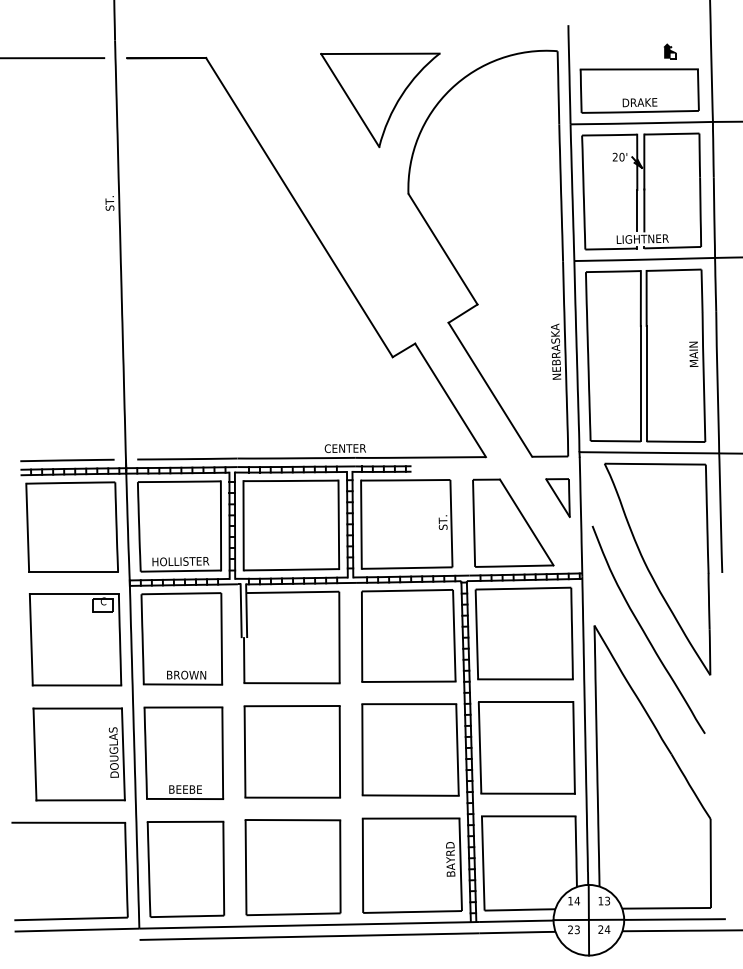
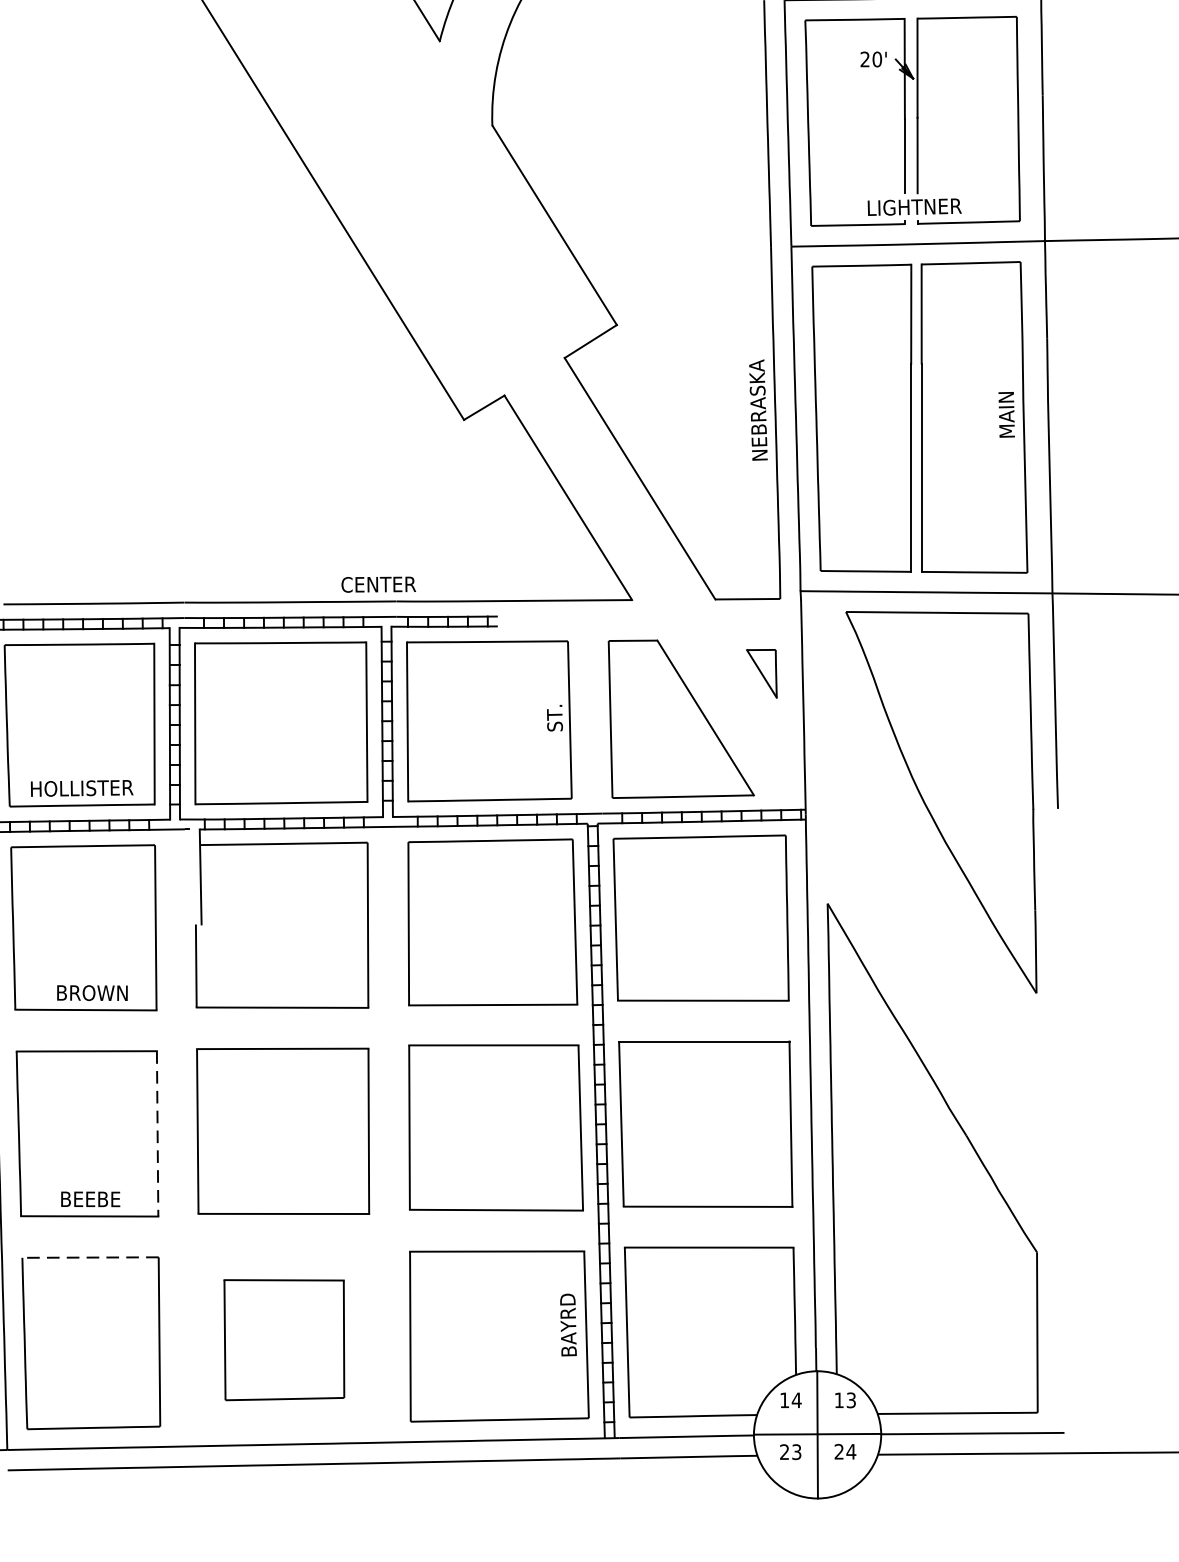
part: (557, 497) -> (761, 672), size x0.7
line: (240, 610) -> (189, 876), removed
curve: (644, 630) -> (917, 912), removed
line: (222, 753) -> (157, 1134), solid -> dashed
line: (185, 821) -> (90, 1256), solid -> dashed
part: (292, 867) -> (283, 1339), size x0.7

